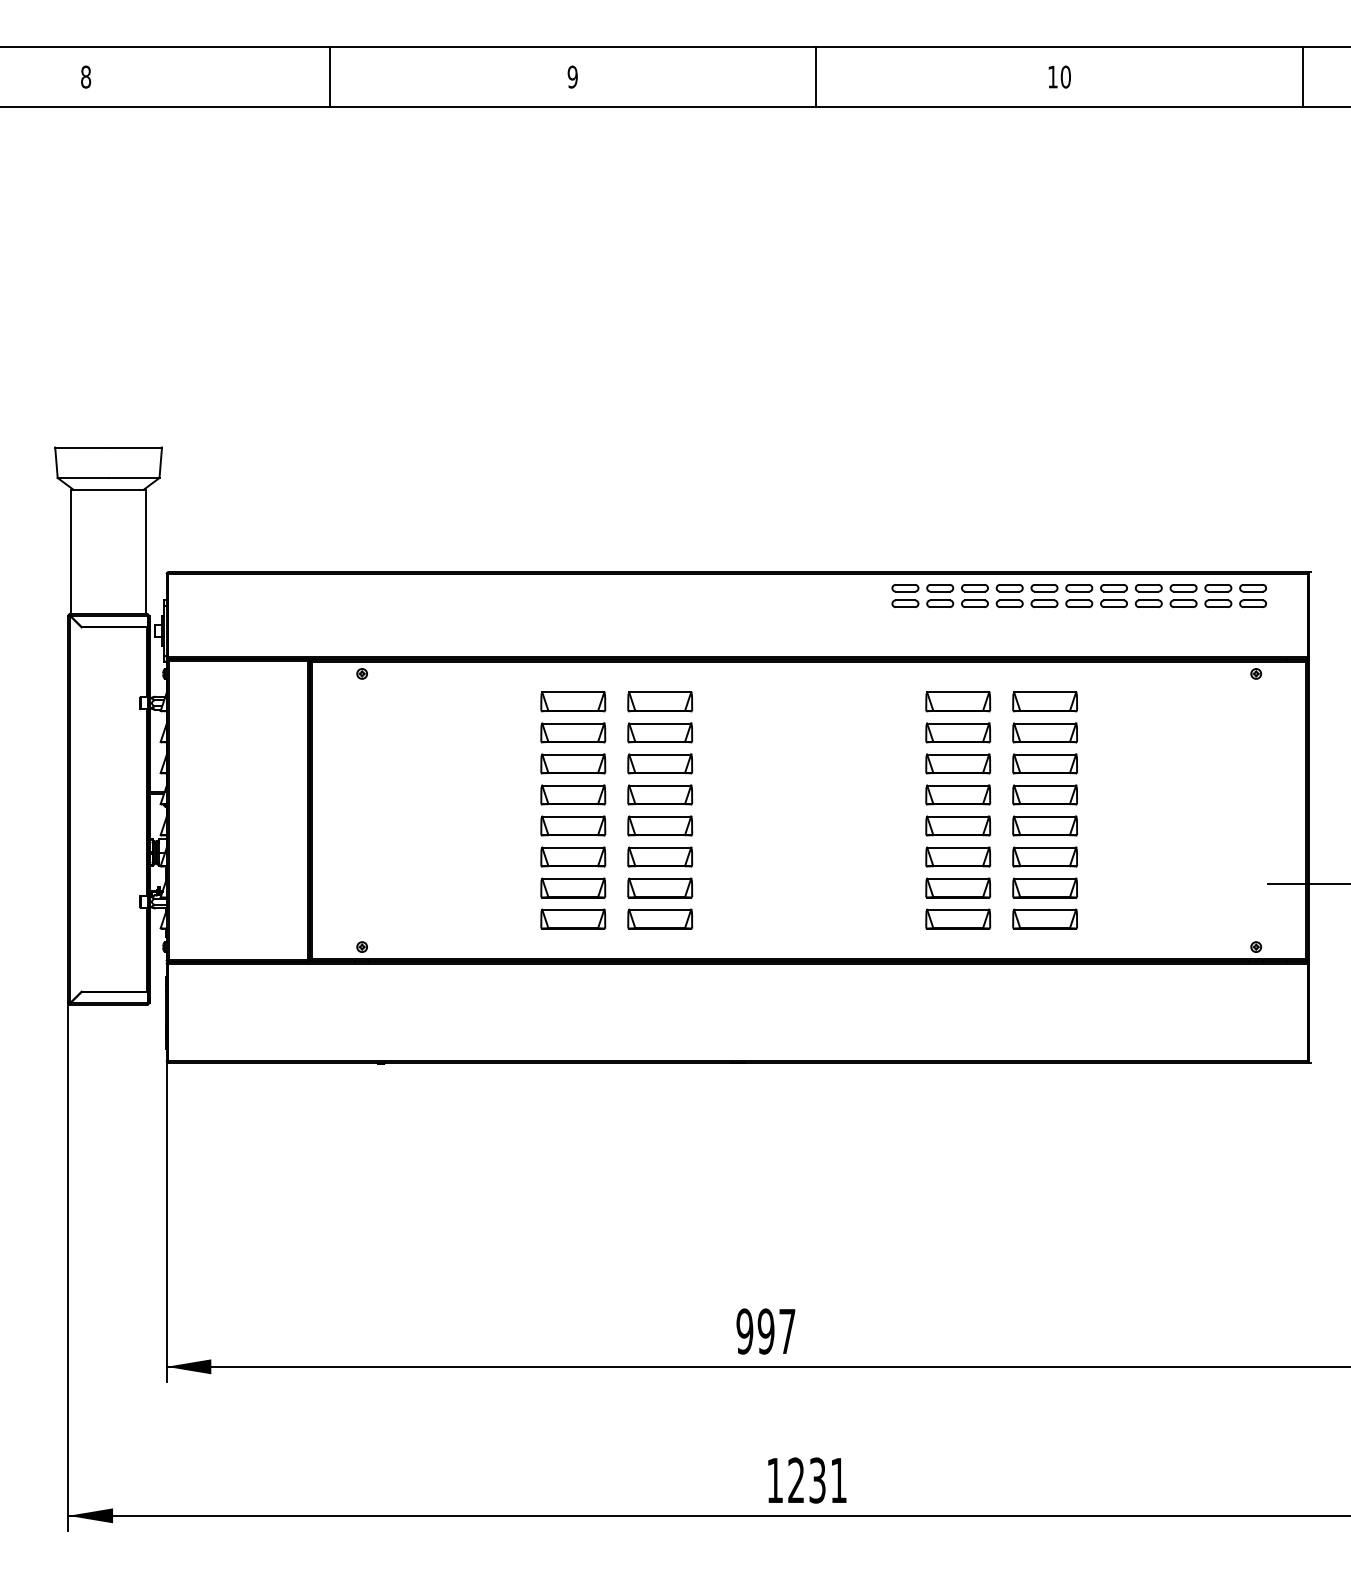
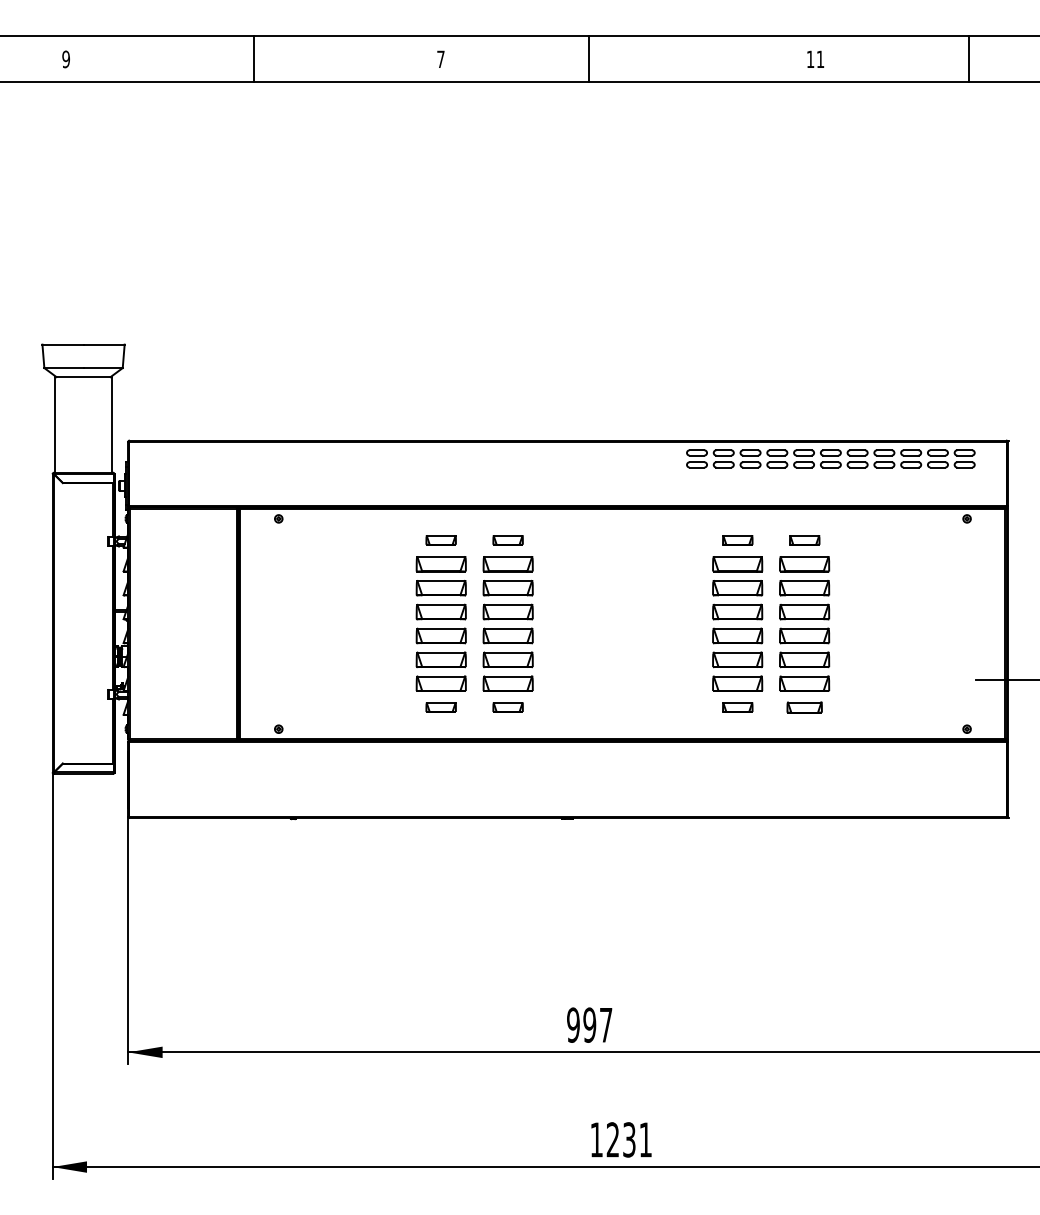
text: (86, 77) -> (66, 59), 8 -> 9
text: (572, 77) -> (440, 59), 9 -> 7
line: (816, 77) -> (589, 59), moved
text: (1065, 77) -> (820, 59), 10 -> 11
line: (1303, 77) -> (969, 59), moved
part: (572, 701) -> (440, 540), size x0.6
part: (659, 701) -> (507, 540), size x0.6
part: (958, 701) -> (737, 540), size x0.6
part: (1045, 701) -> (804, 540), size x0.6
part: (572, 918) -> (440, 707), size x0.6
part: (659, 918) -> (507, 707), size x0.6
part: (958, 918) -> (737, 707), size x0.6
part: (1045, 918) -> (804, 707), size x0.7

